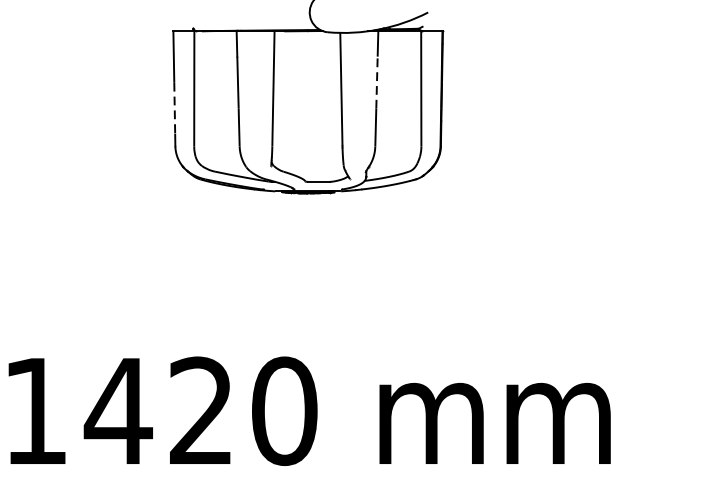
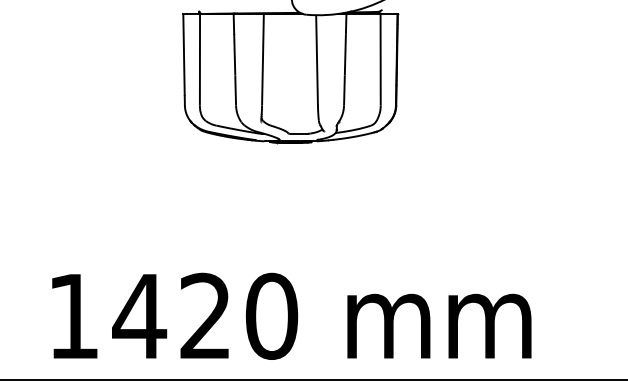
line: (377, 82) -> (345, 54), dashed -> solid
line: (174, 108) -> (184, 75), dashed -> solid

